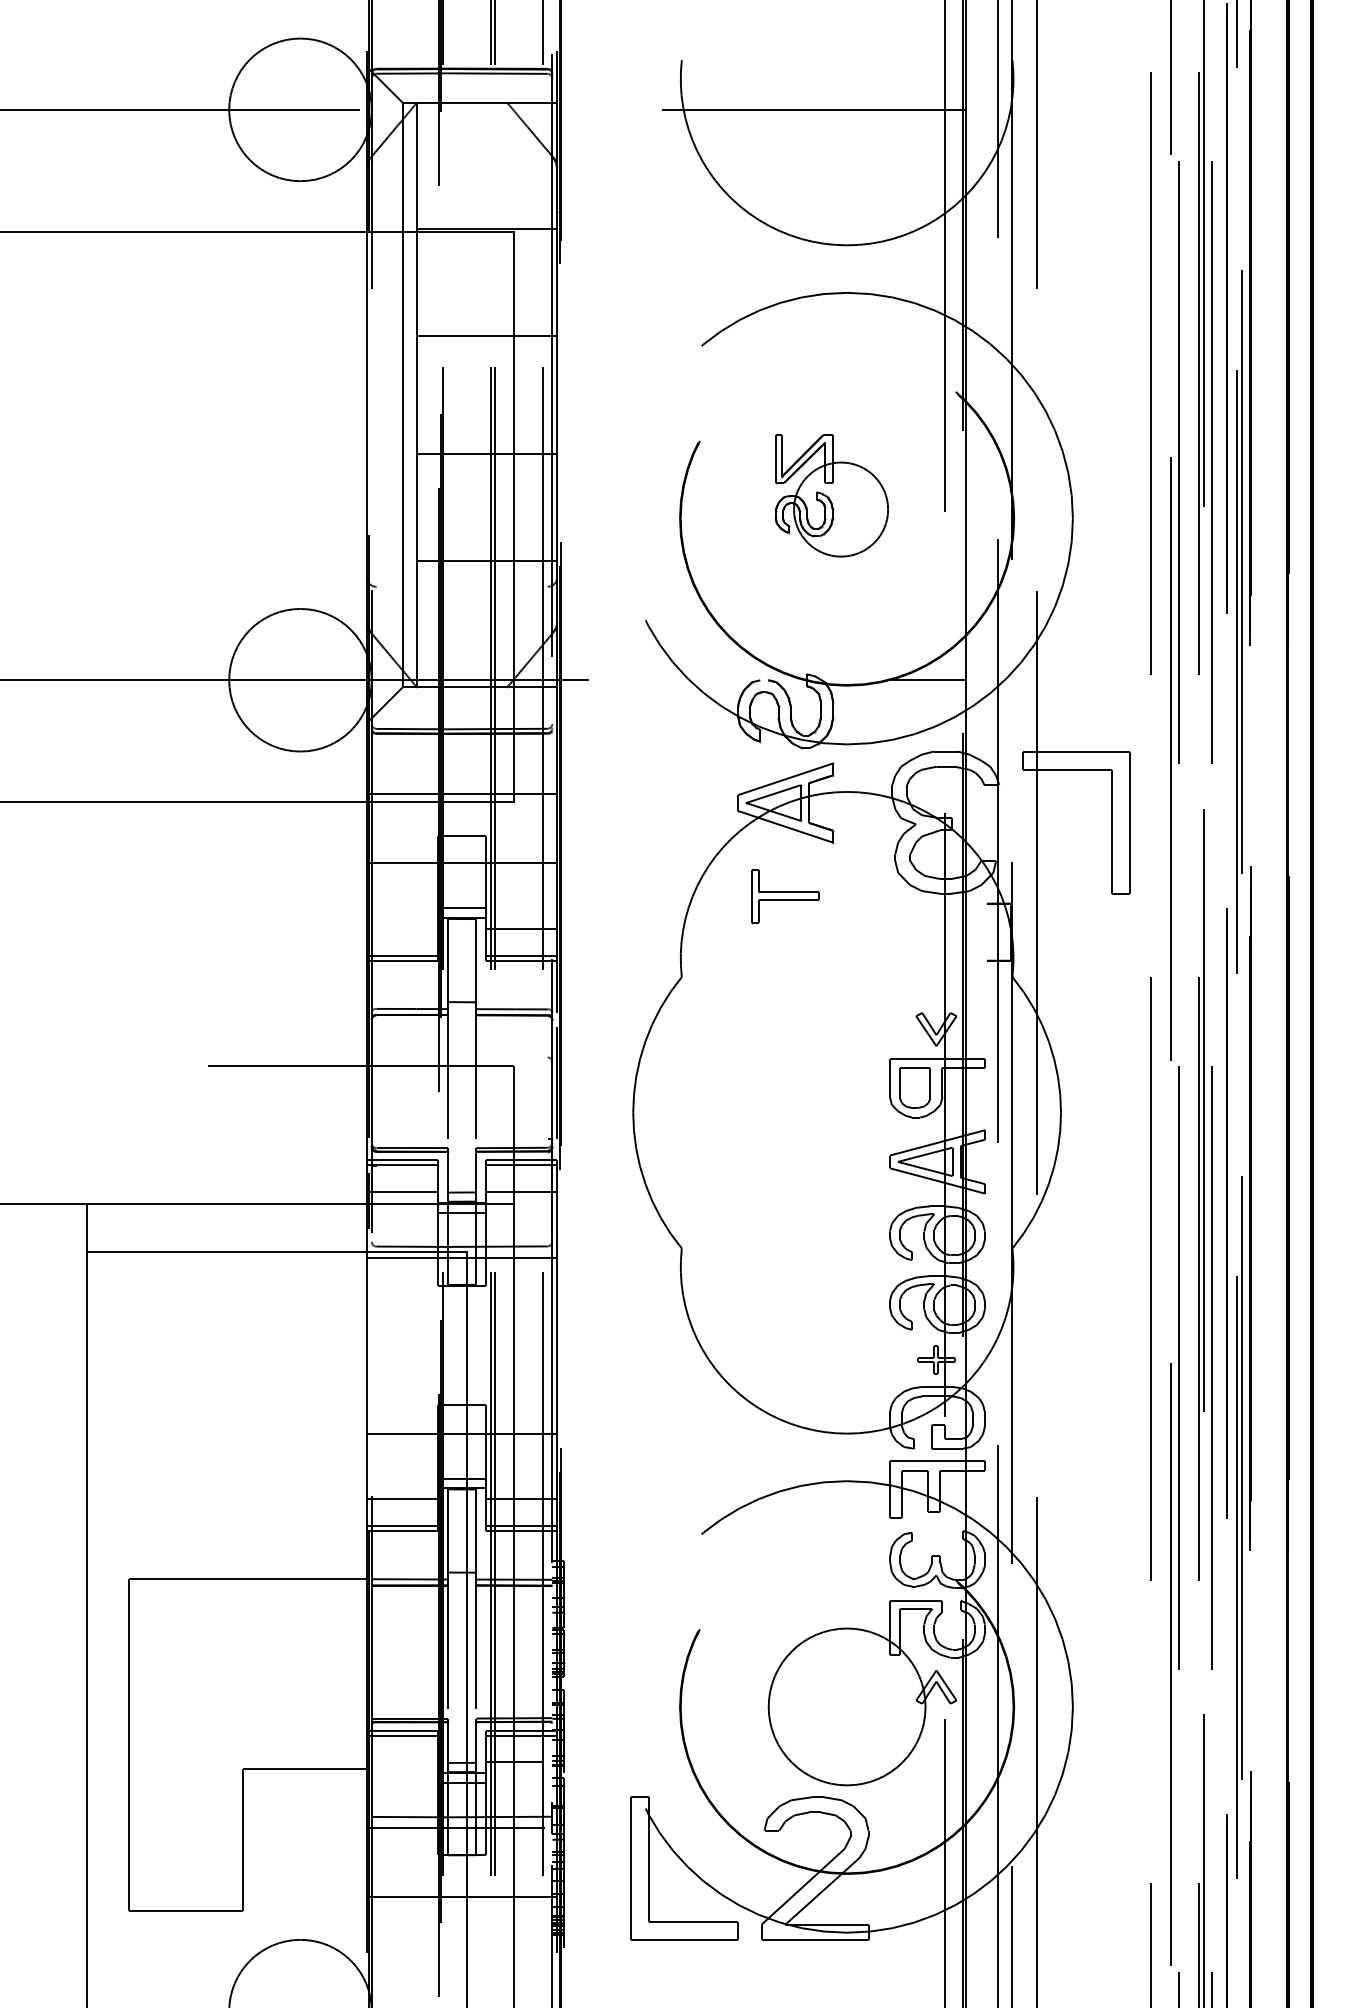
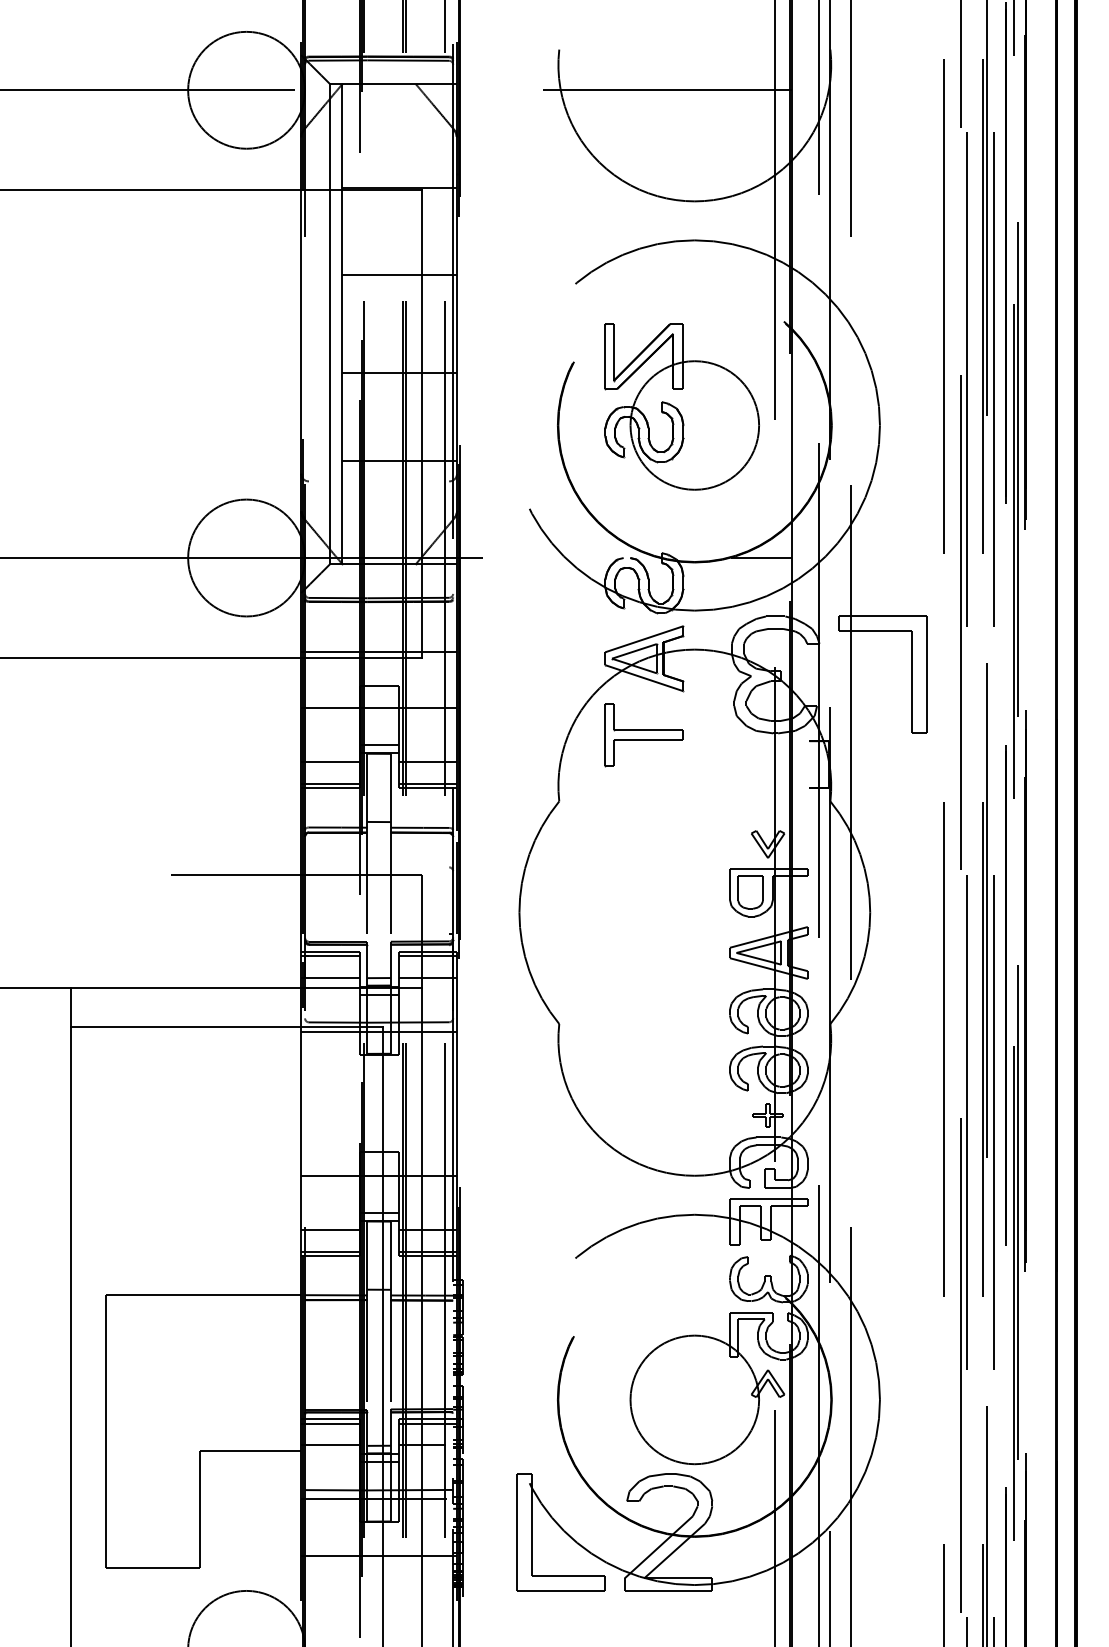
part: (831, 495) -> (682, 406), size x1.67
part: (785, 896) -> (644, 735), size x1.43
line: (402, 929) -> (330, 762), added
line: (402, 1762) -> (330, 1445), added

